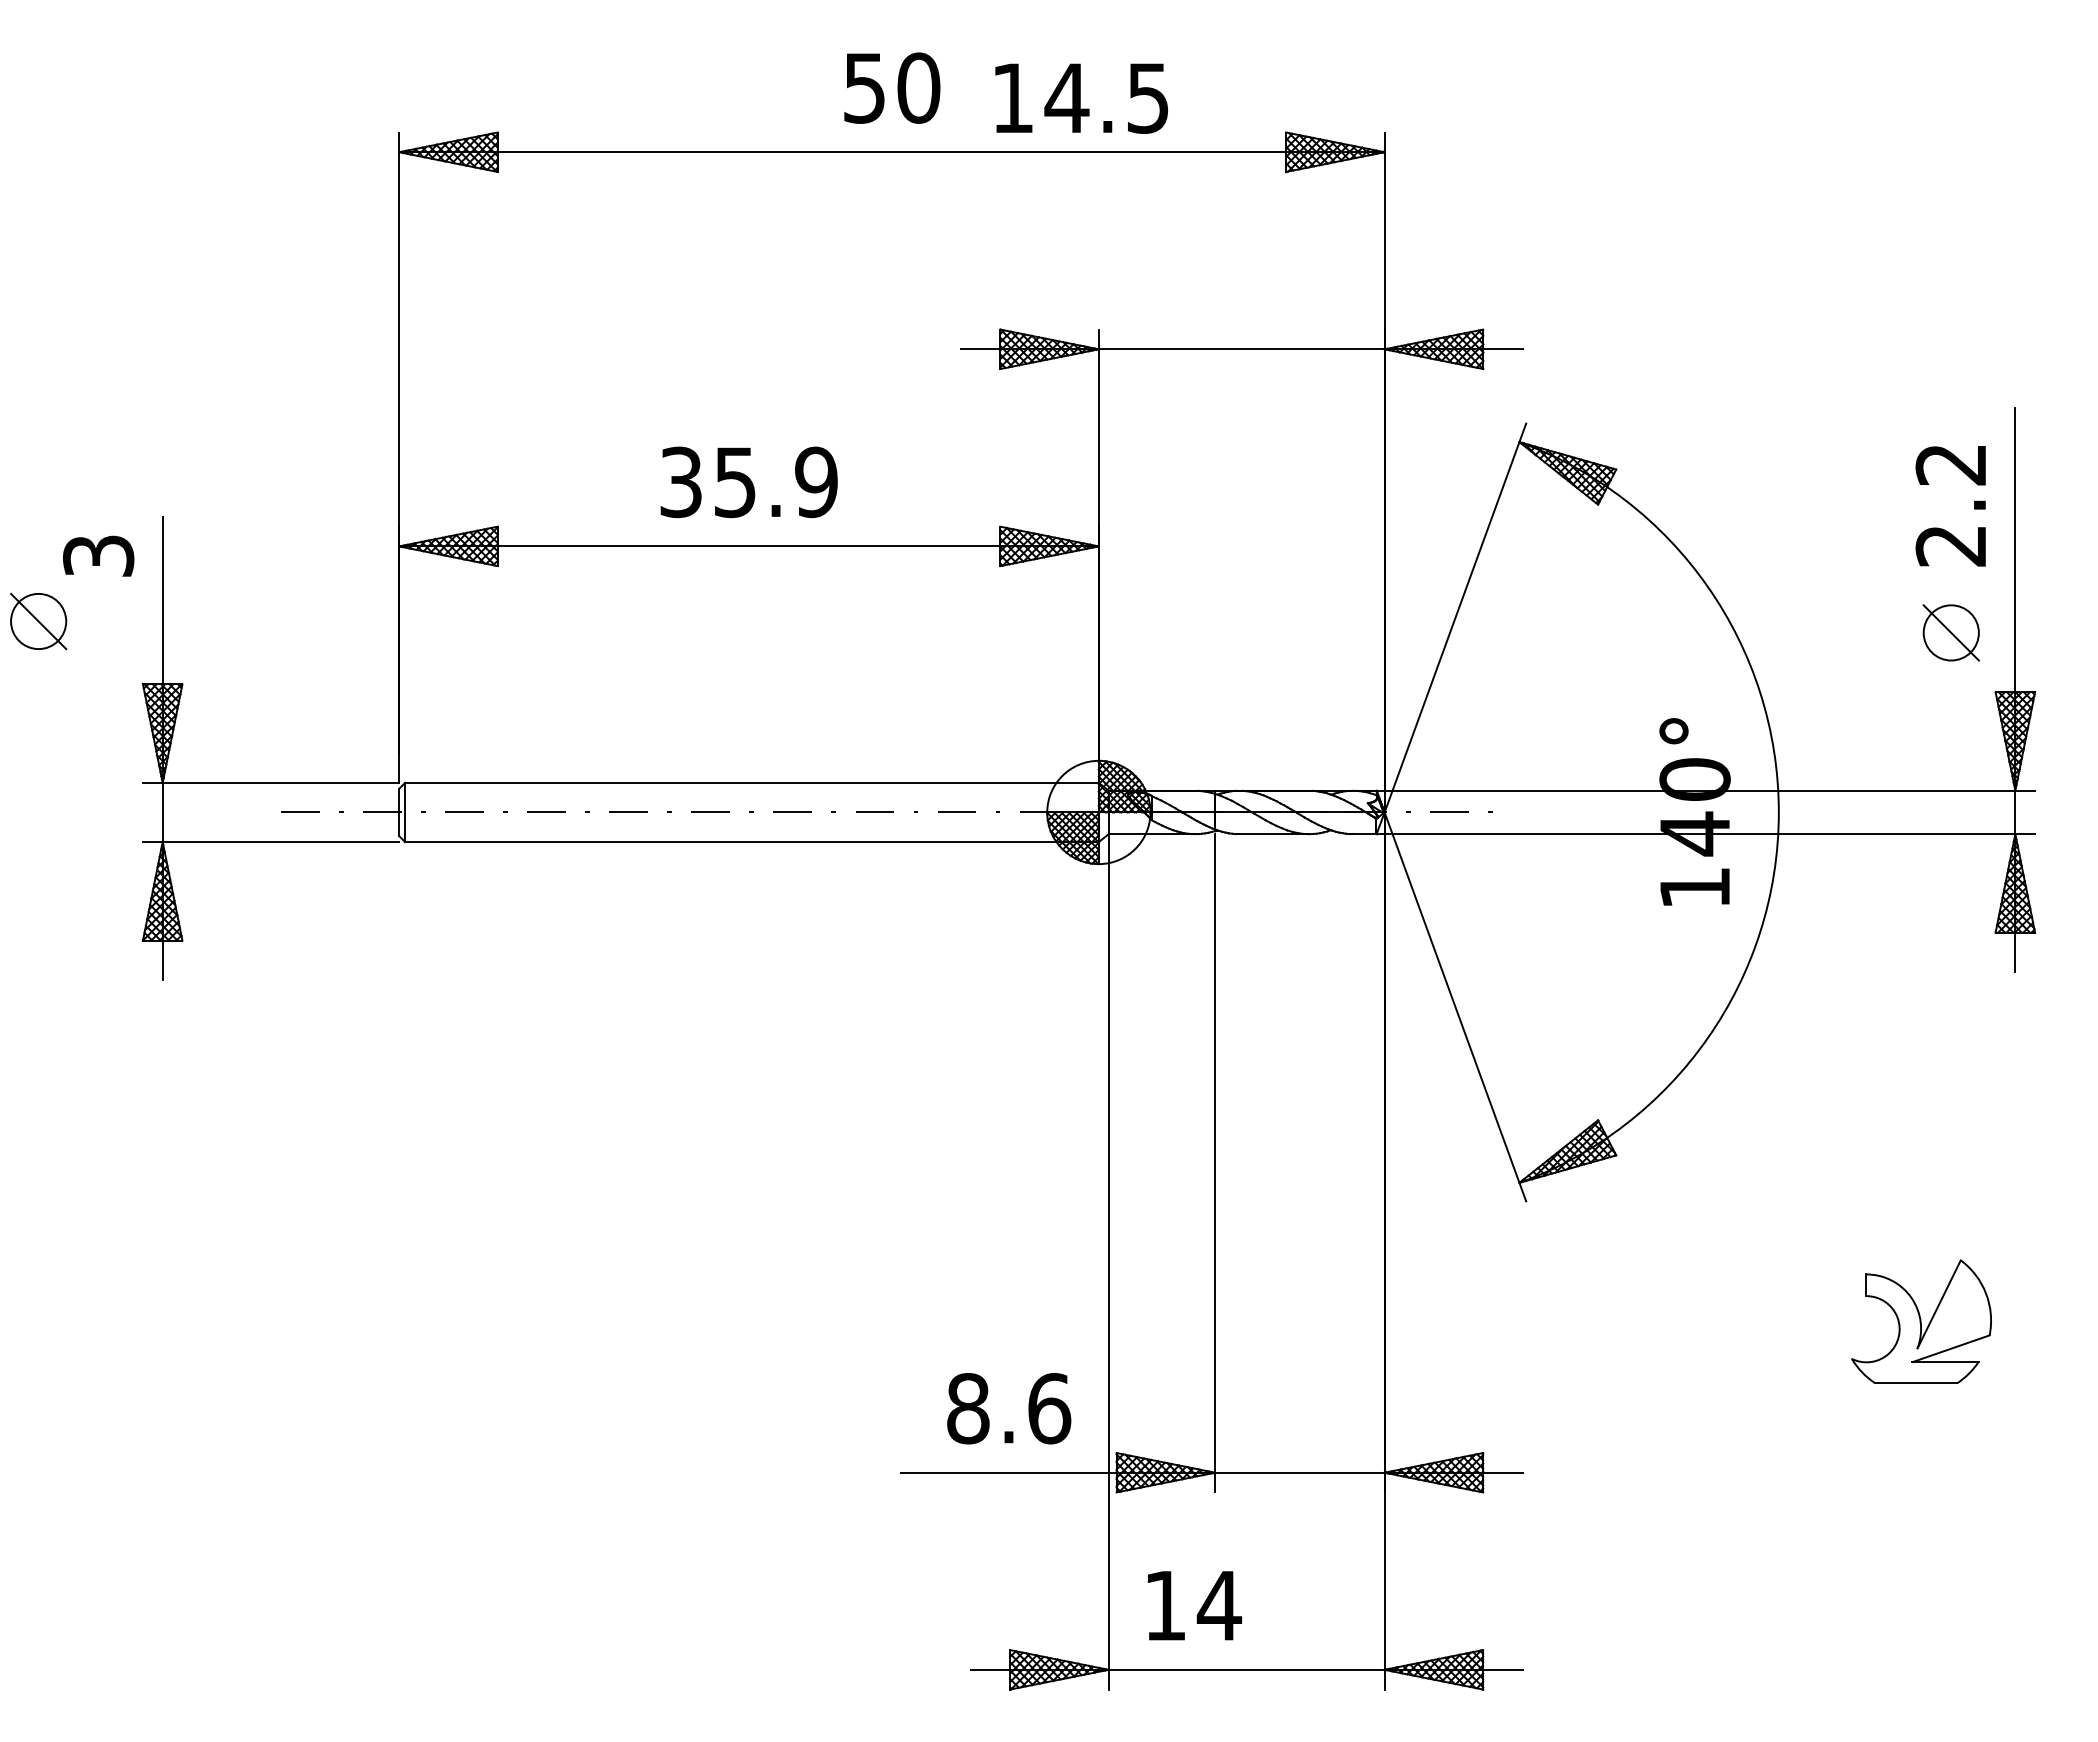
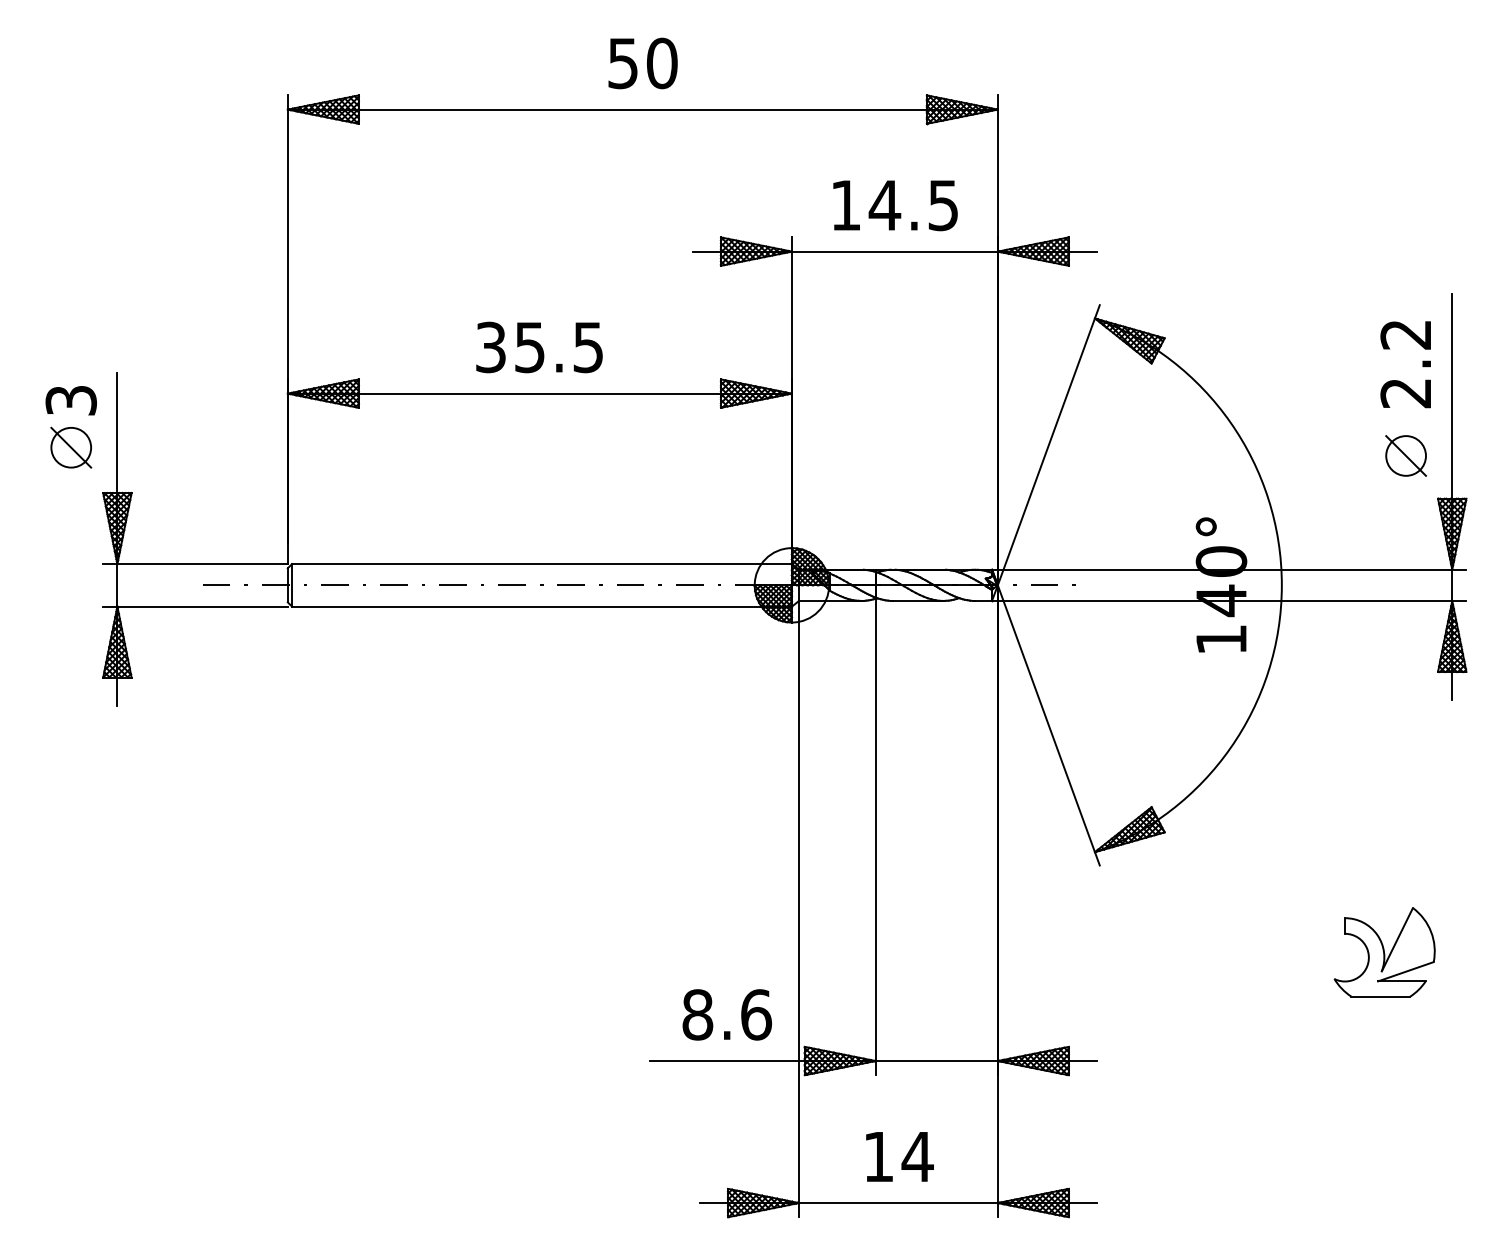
text: (1081, 98) -> (895, 205), moved
text: (816, 481) -> (588, 346), 35.9 -> 35.5
part: (38, 621) -> (71, 447), moved
text: (1194, 1605) -> (899, 1156), moved

